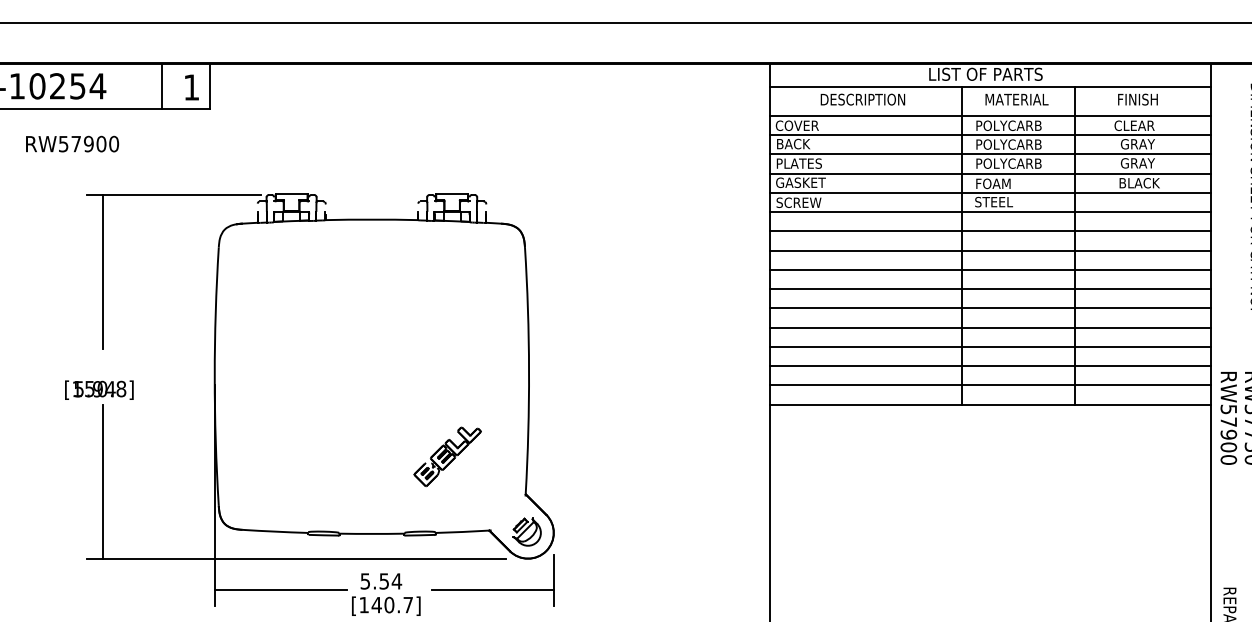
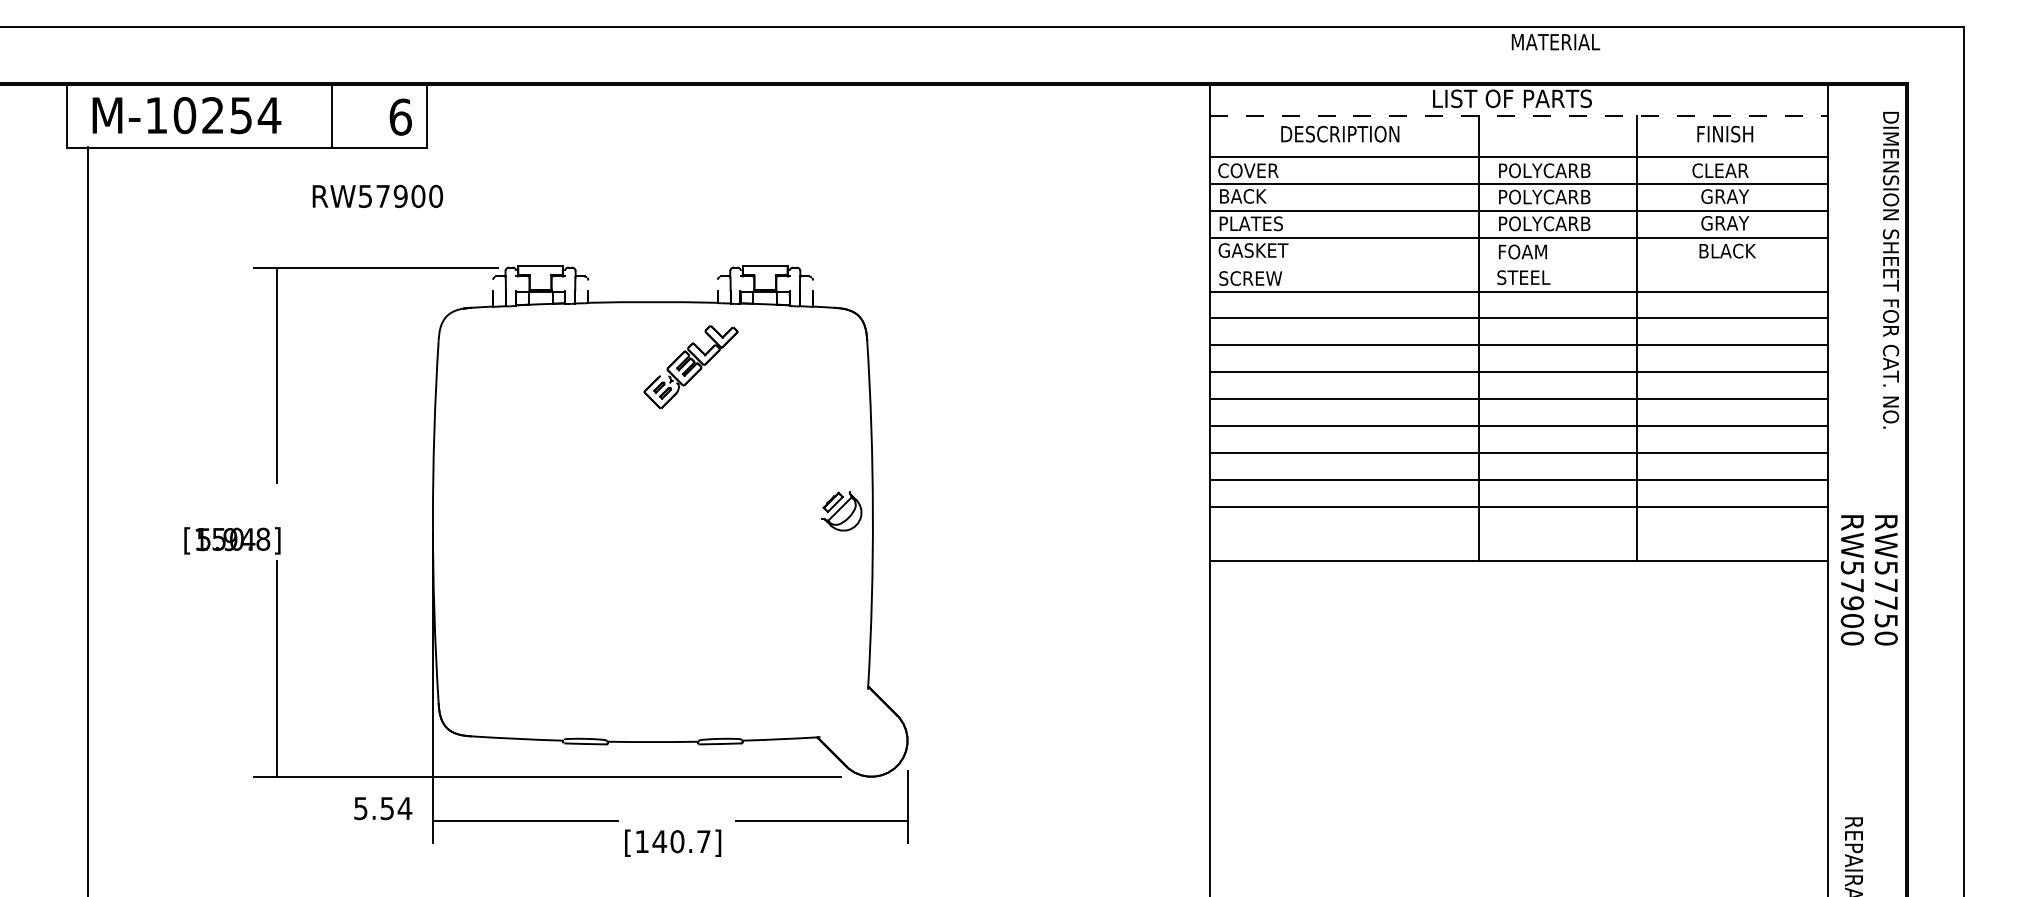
line: (162, 86) -> (332, 115), moved
text: (191, 87) -> (400, 116), 1 -> 6
line: (990, 87) -> (1518, 116), solid -> dashed
text: (1016, 99) -> (1555, 42), moved
text: (72, 143) -> (377, 195), moved
line: (990, 192) -> (1518, 264), removed
line: (990, 385) -> (1518, 534), removed
text: (99, 389) -> (232, 540), moved
part: (447, 457) -> (690, 367), moved
part: (526, 532) -> (841, 511), moved
text: (381, 581) -> (383, 808), moved

